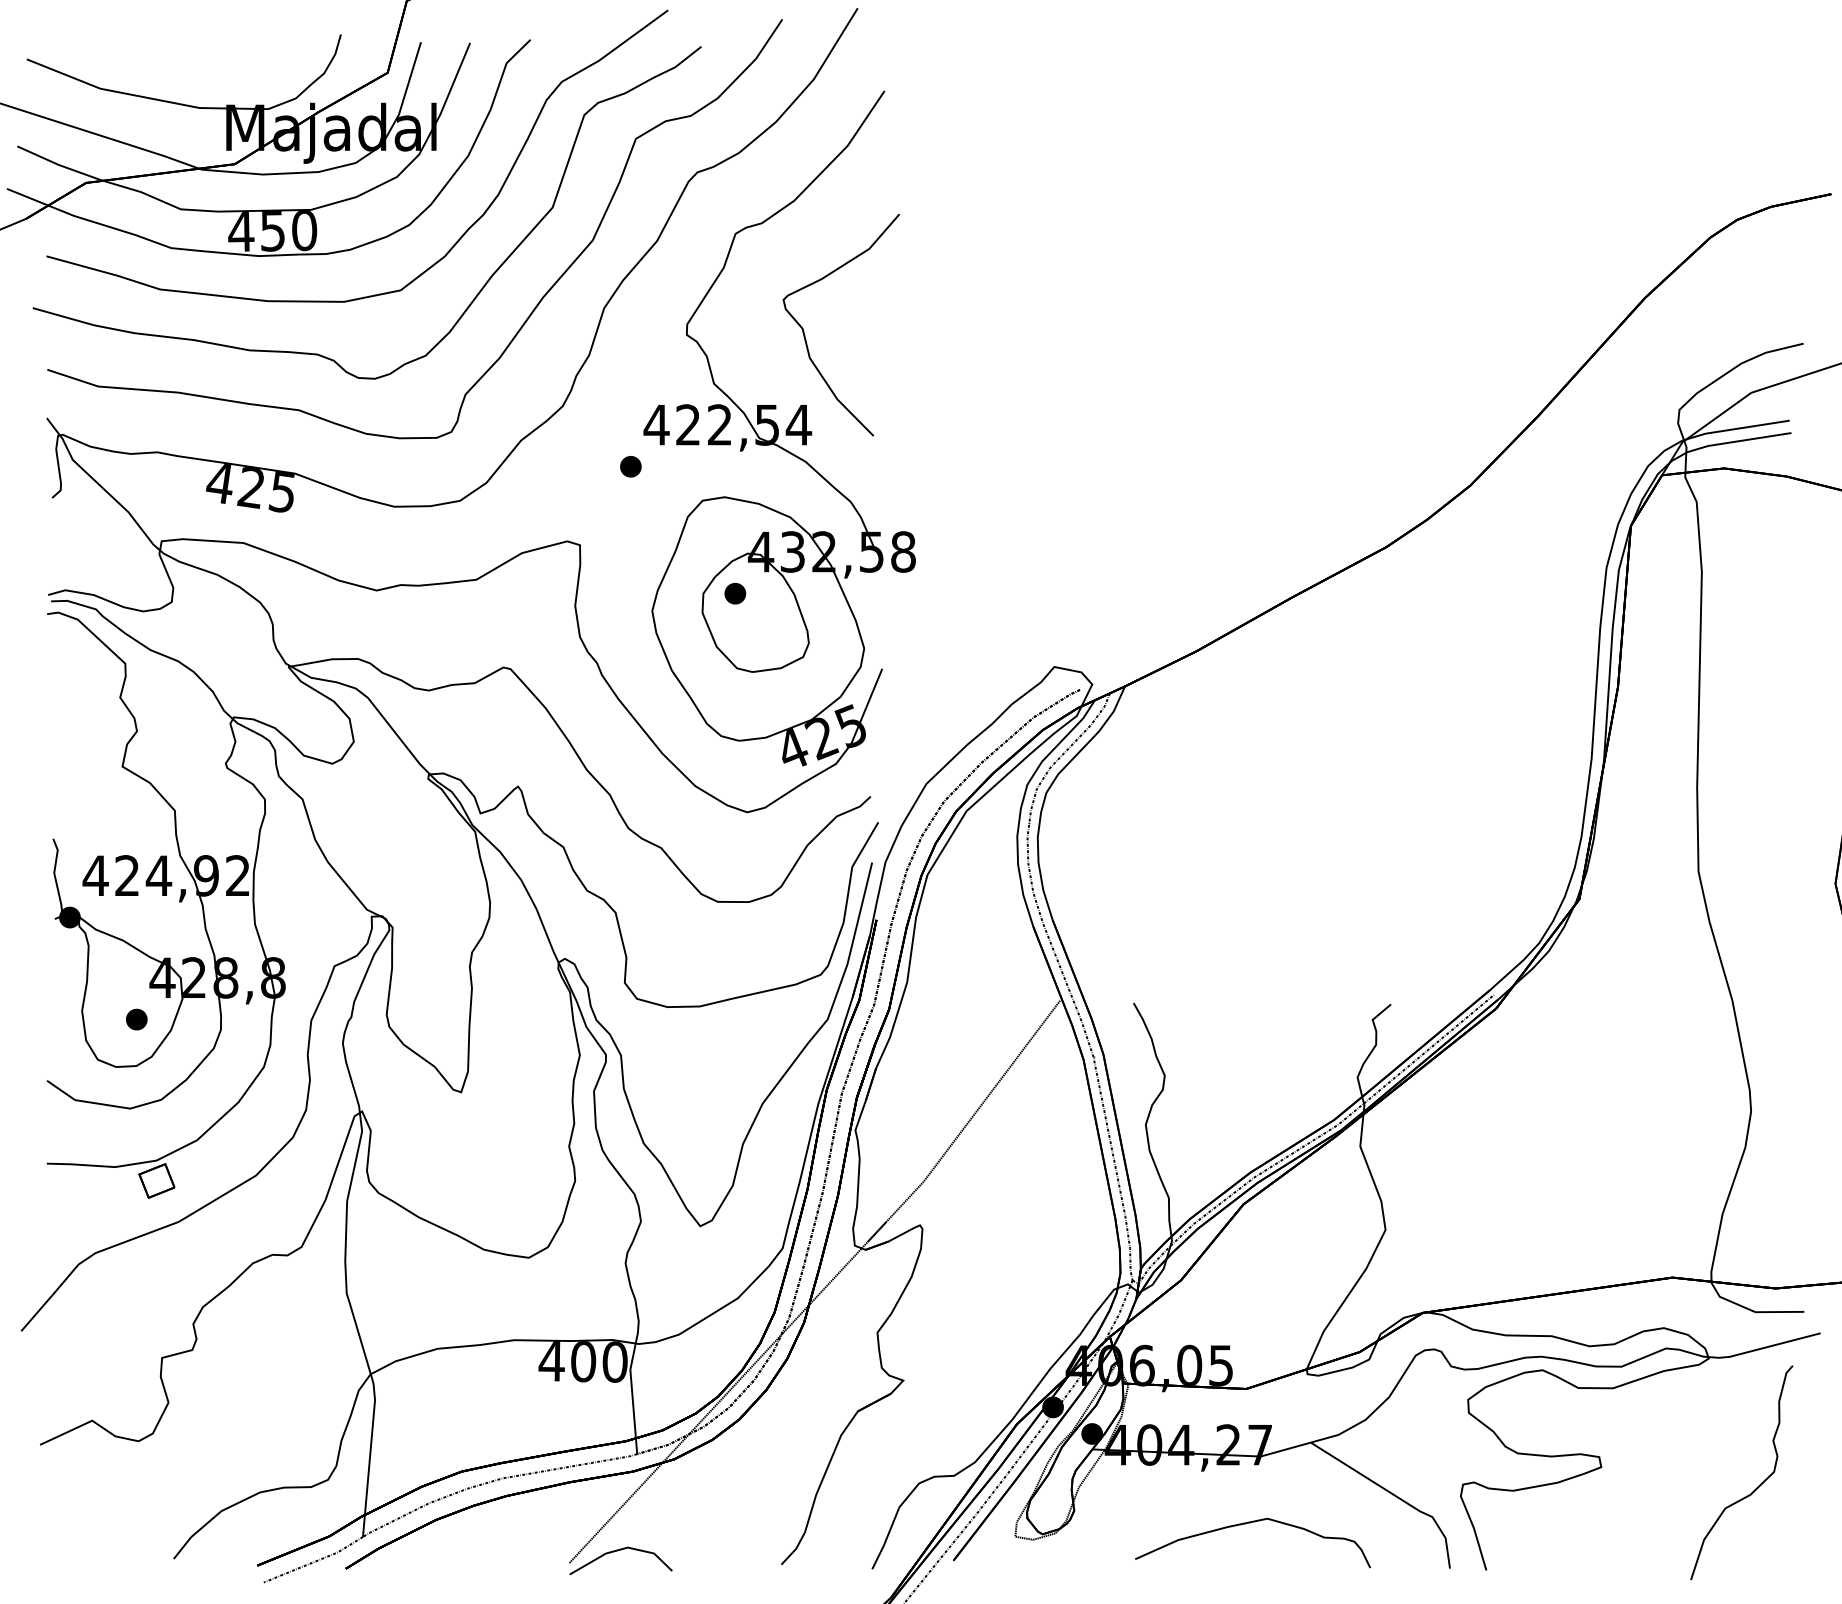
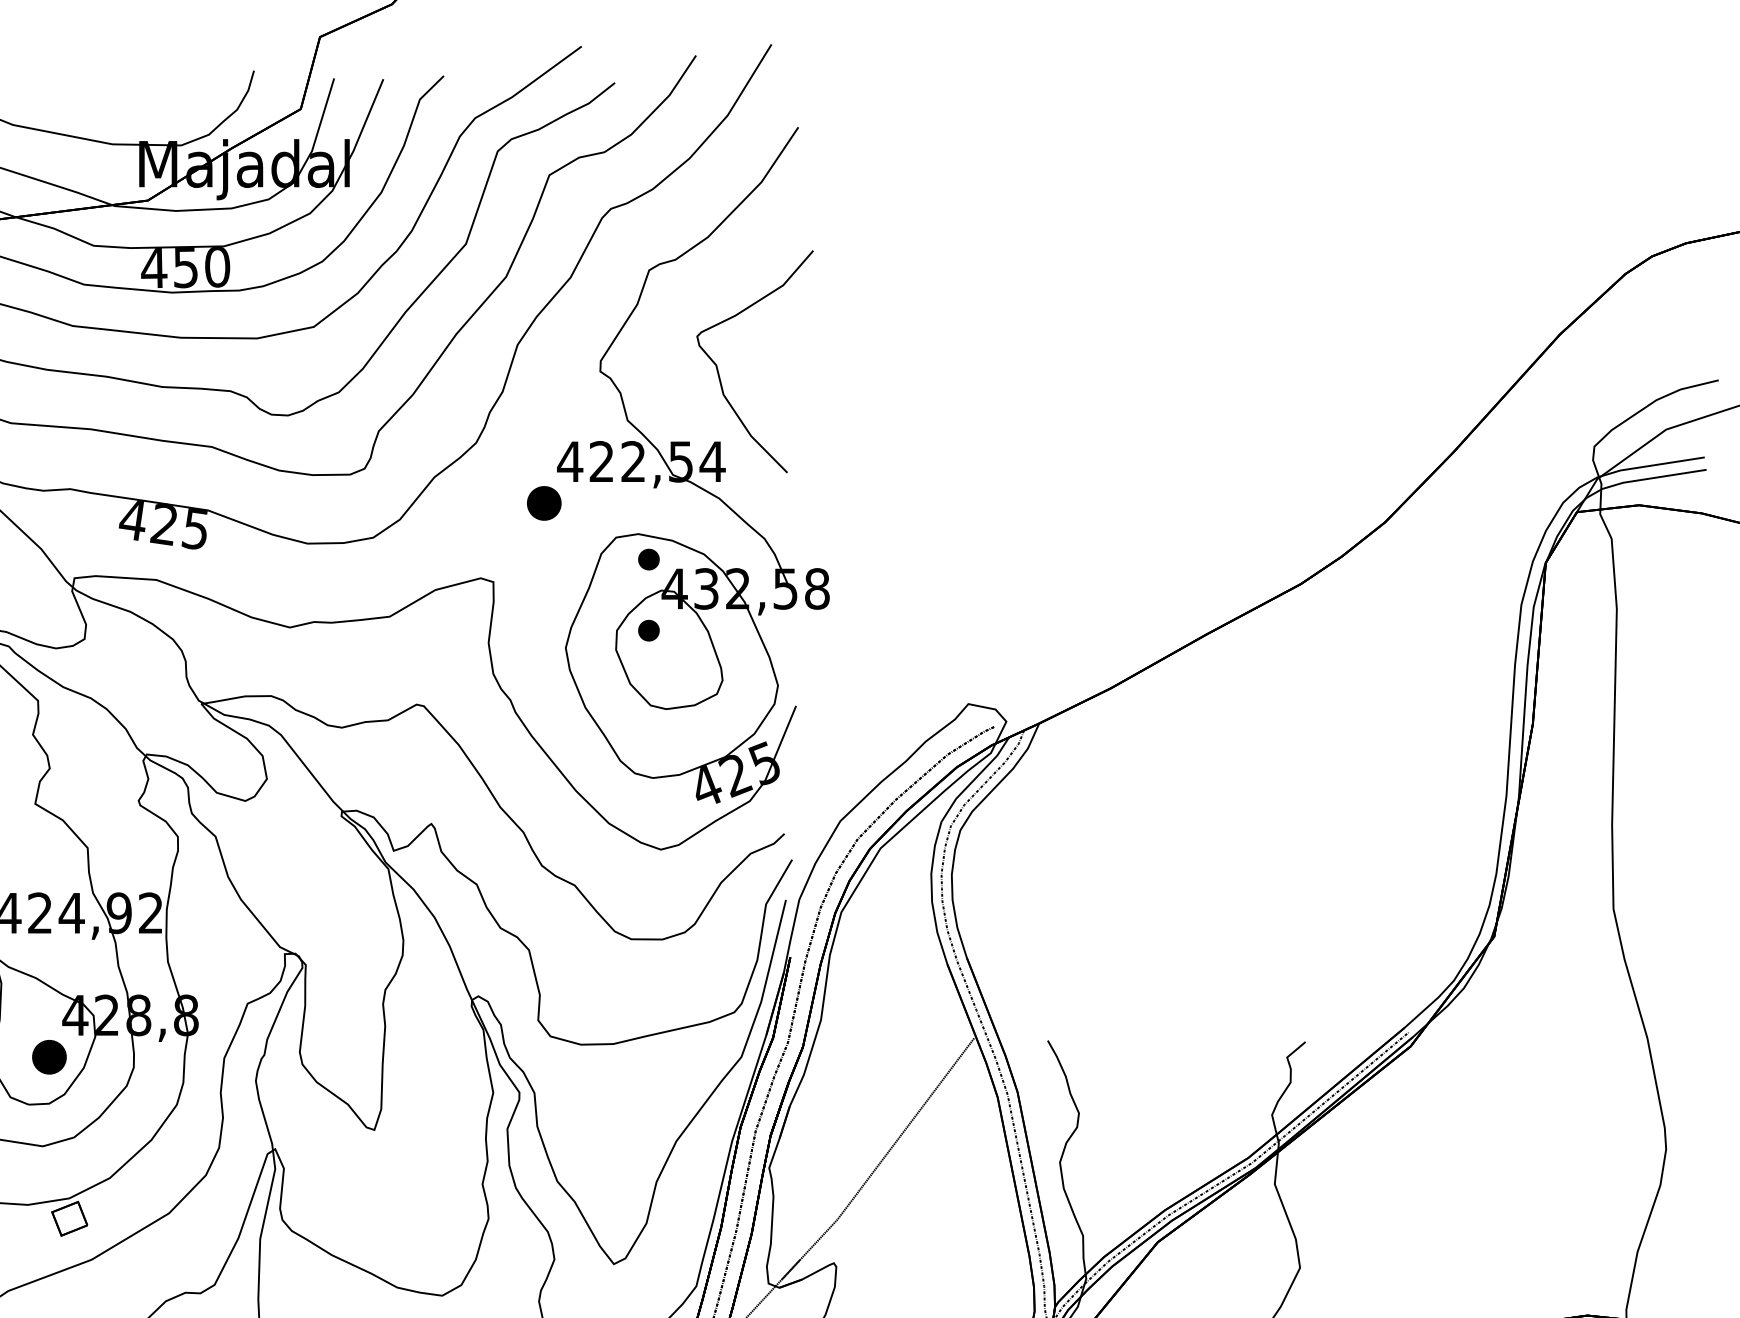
part: (630, 466) -> (543, 503), size x1.6
part: (735, 522) -> (649, 559), added
part: (136, 1019) -> (49, 1057), size x1.6

